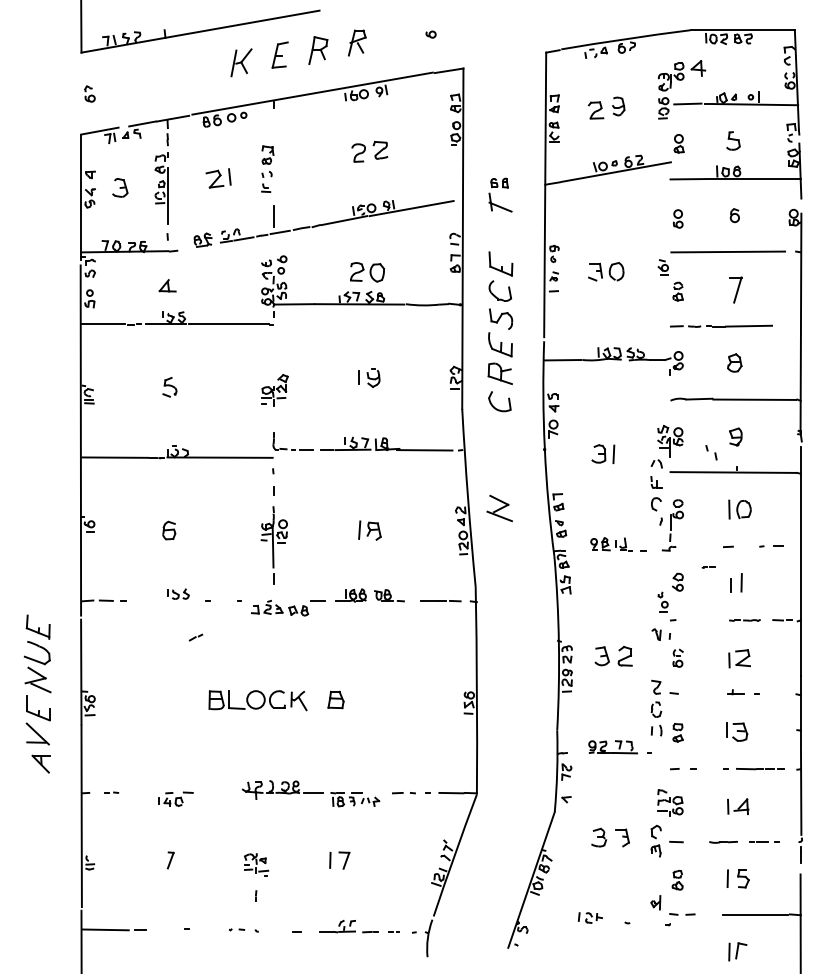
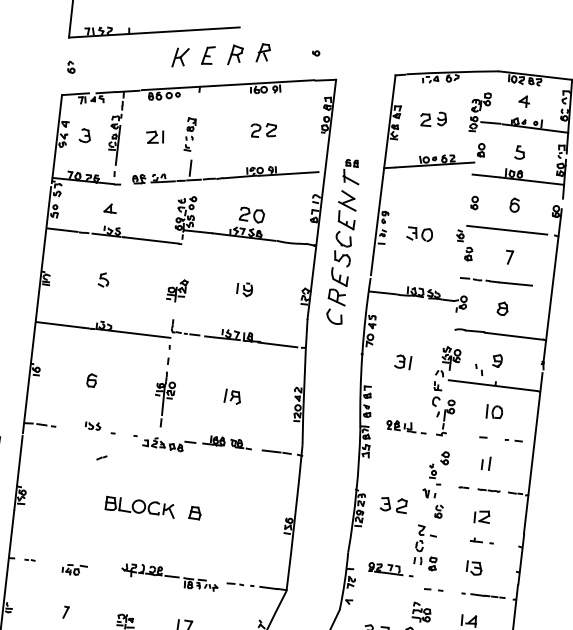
part: (698, 68) -> (524, 101), moved
part: (734, 215) -> (514, 205), size x1.43
part: (735, 289) -> (509, 257), size x0.71
part: (499, 508) -> (347, 200), moved
line: (707, 567) -> (462, 487), moved

